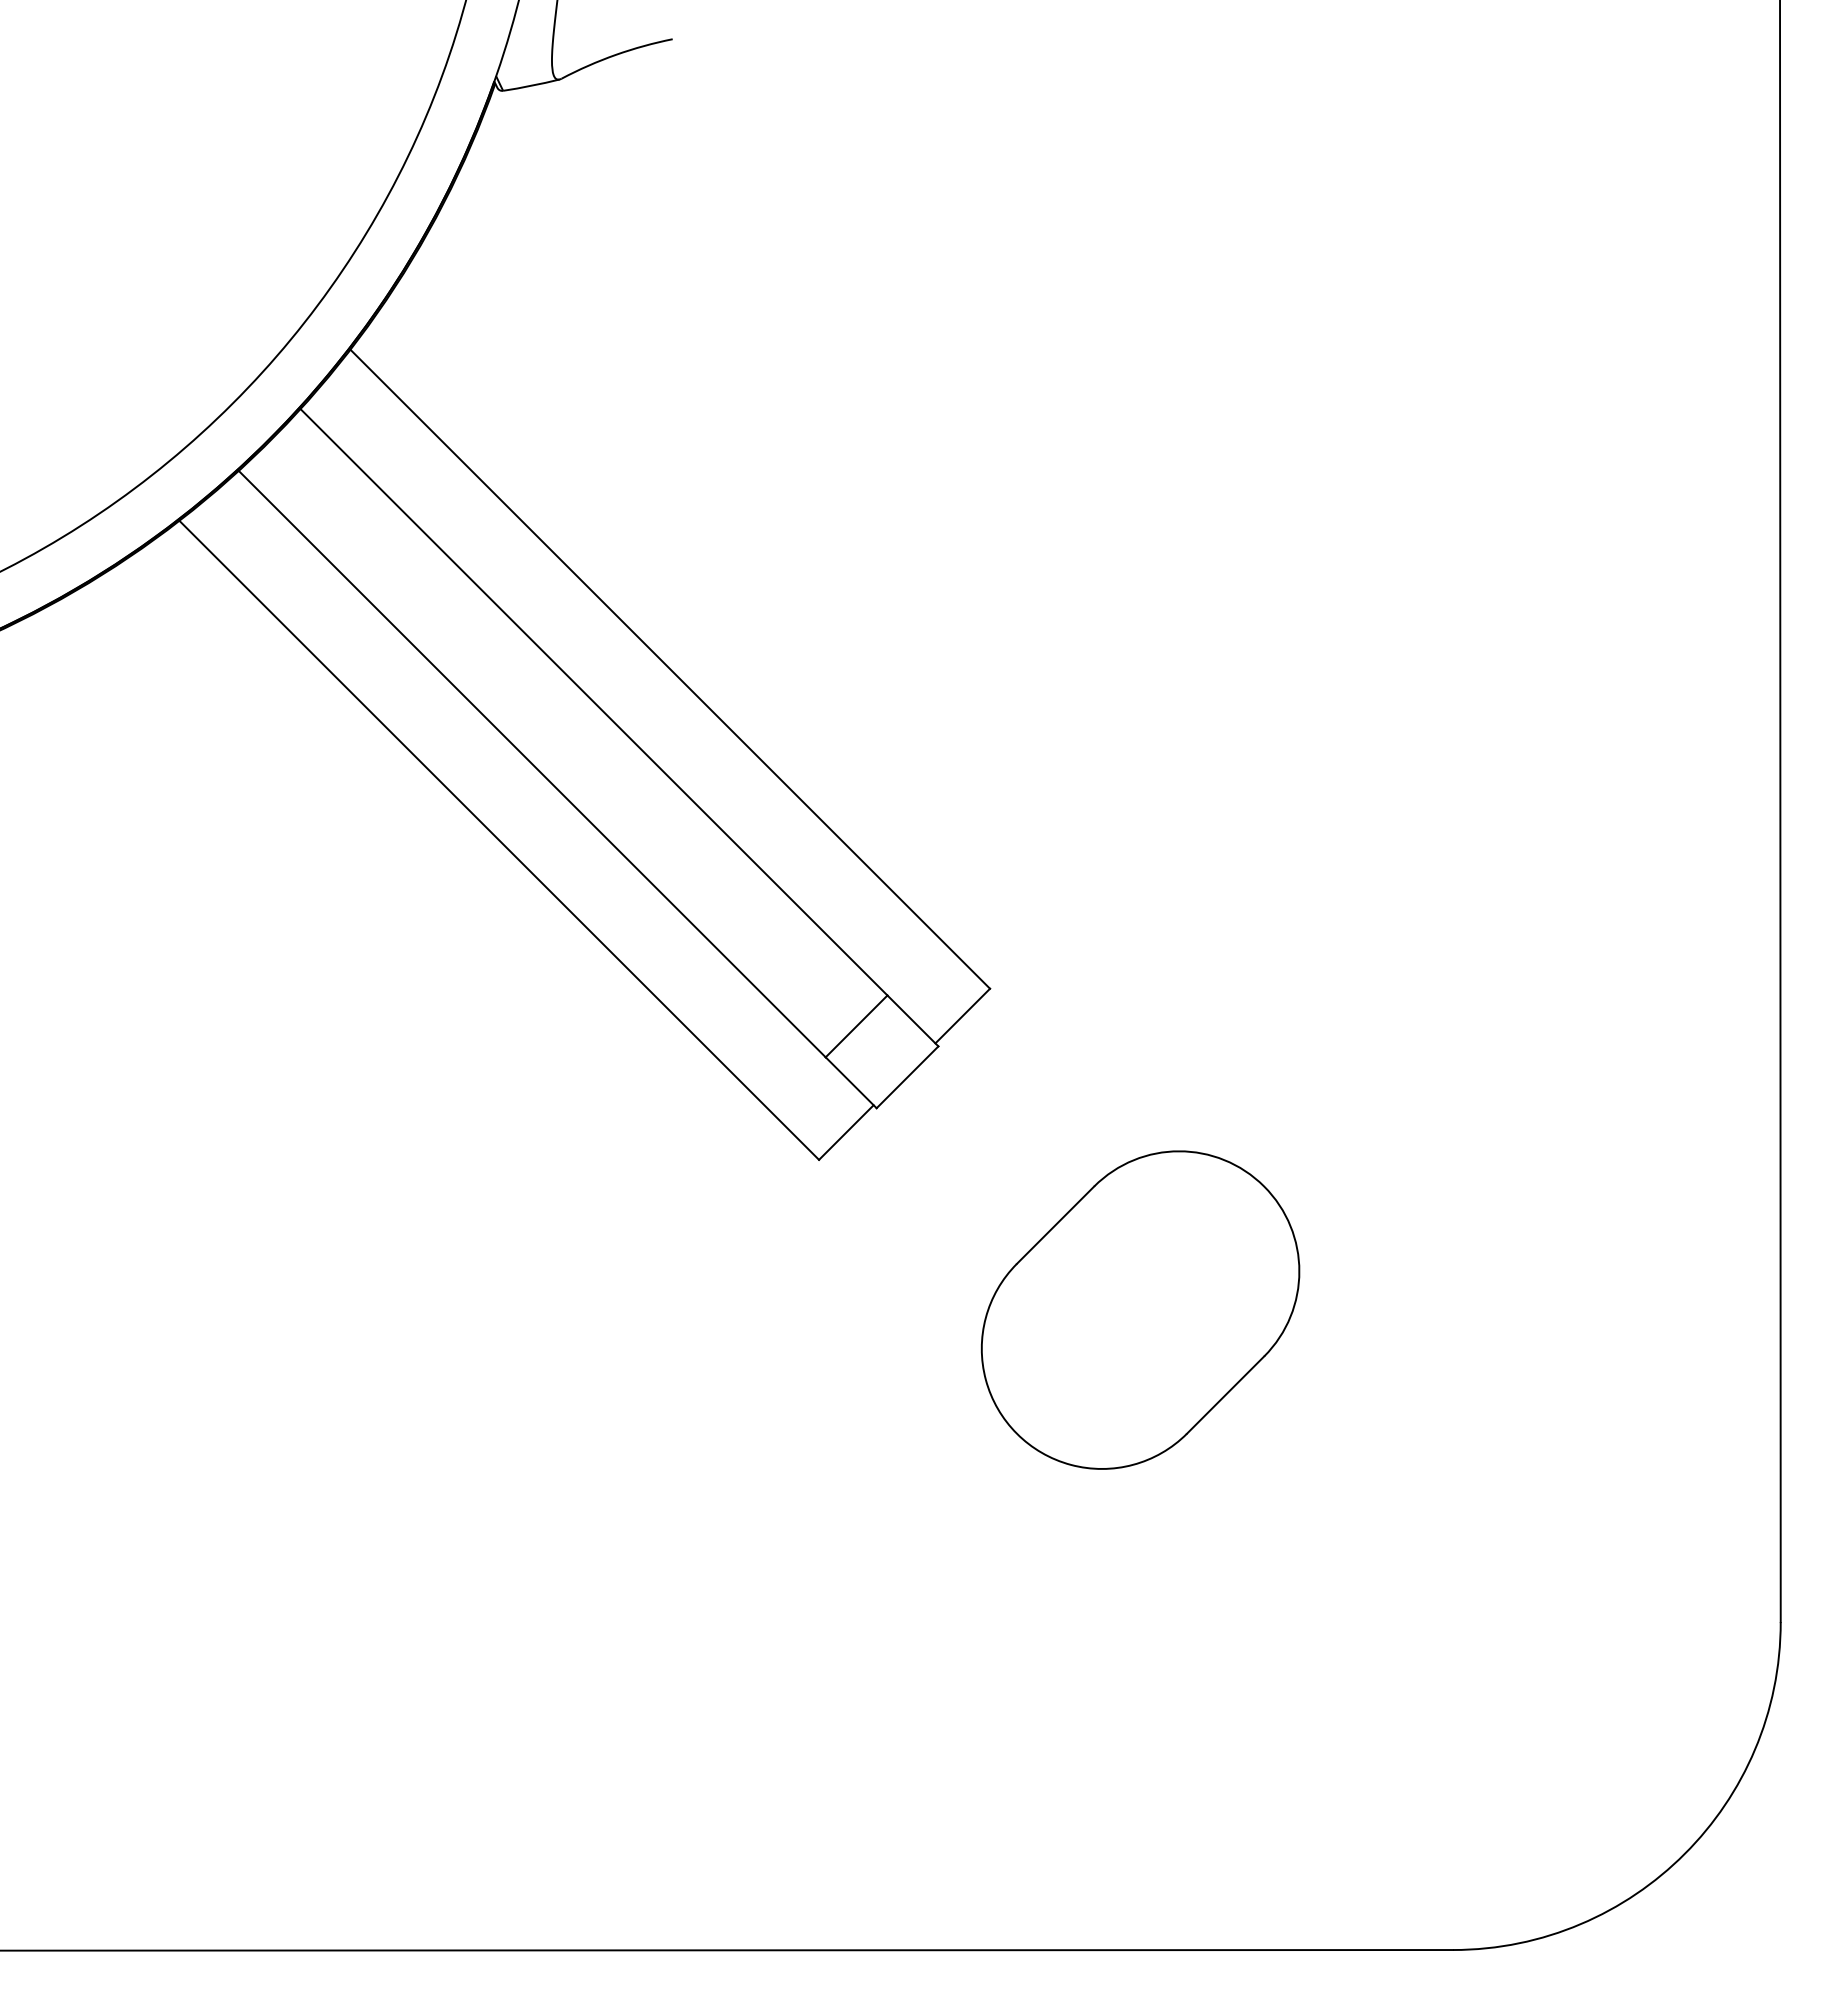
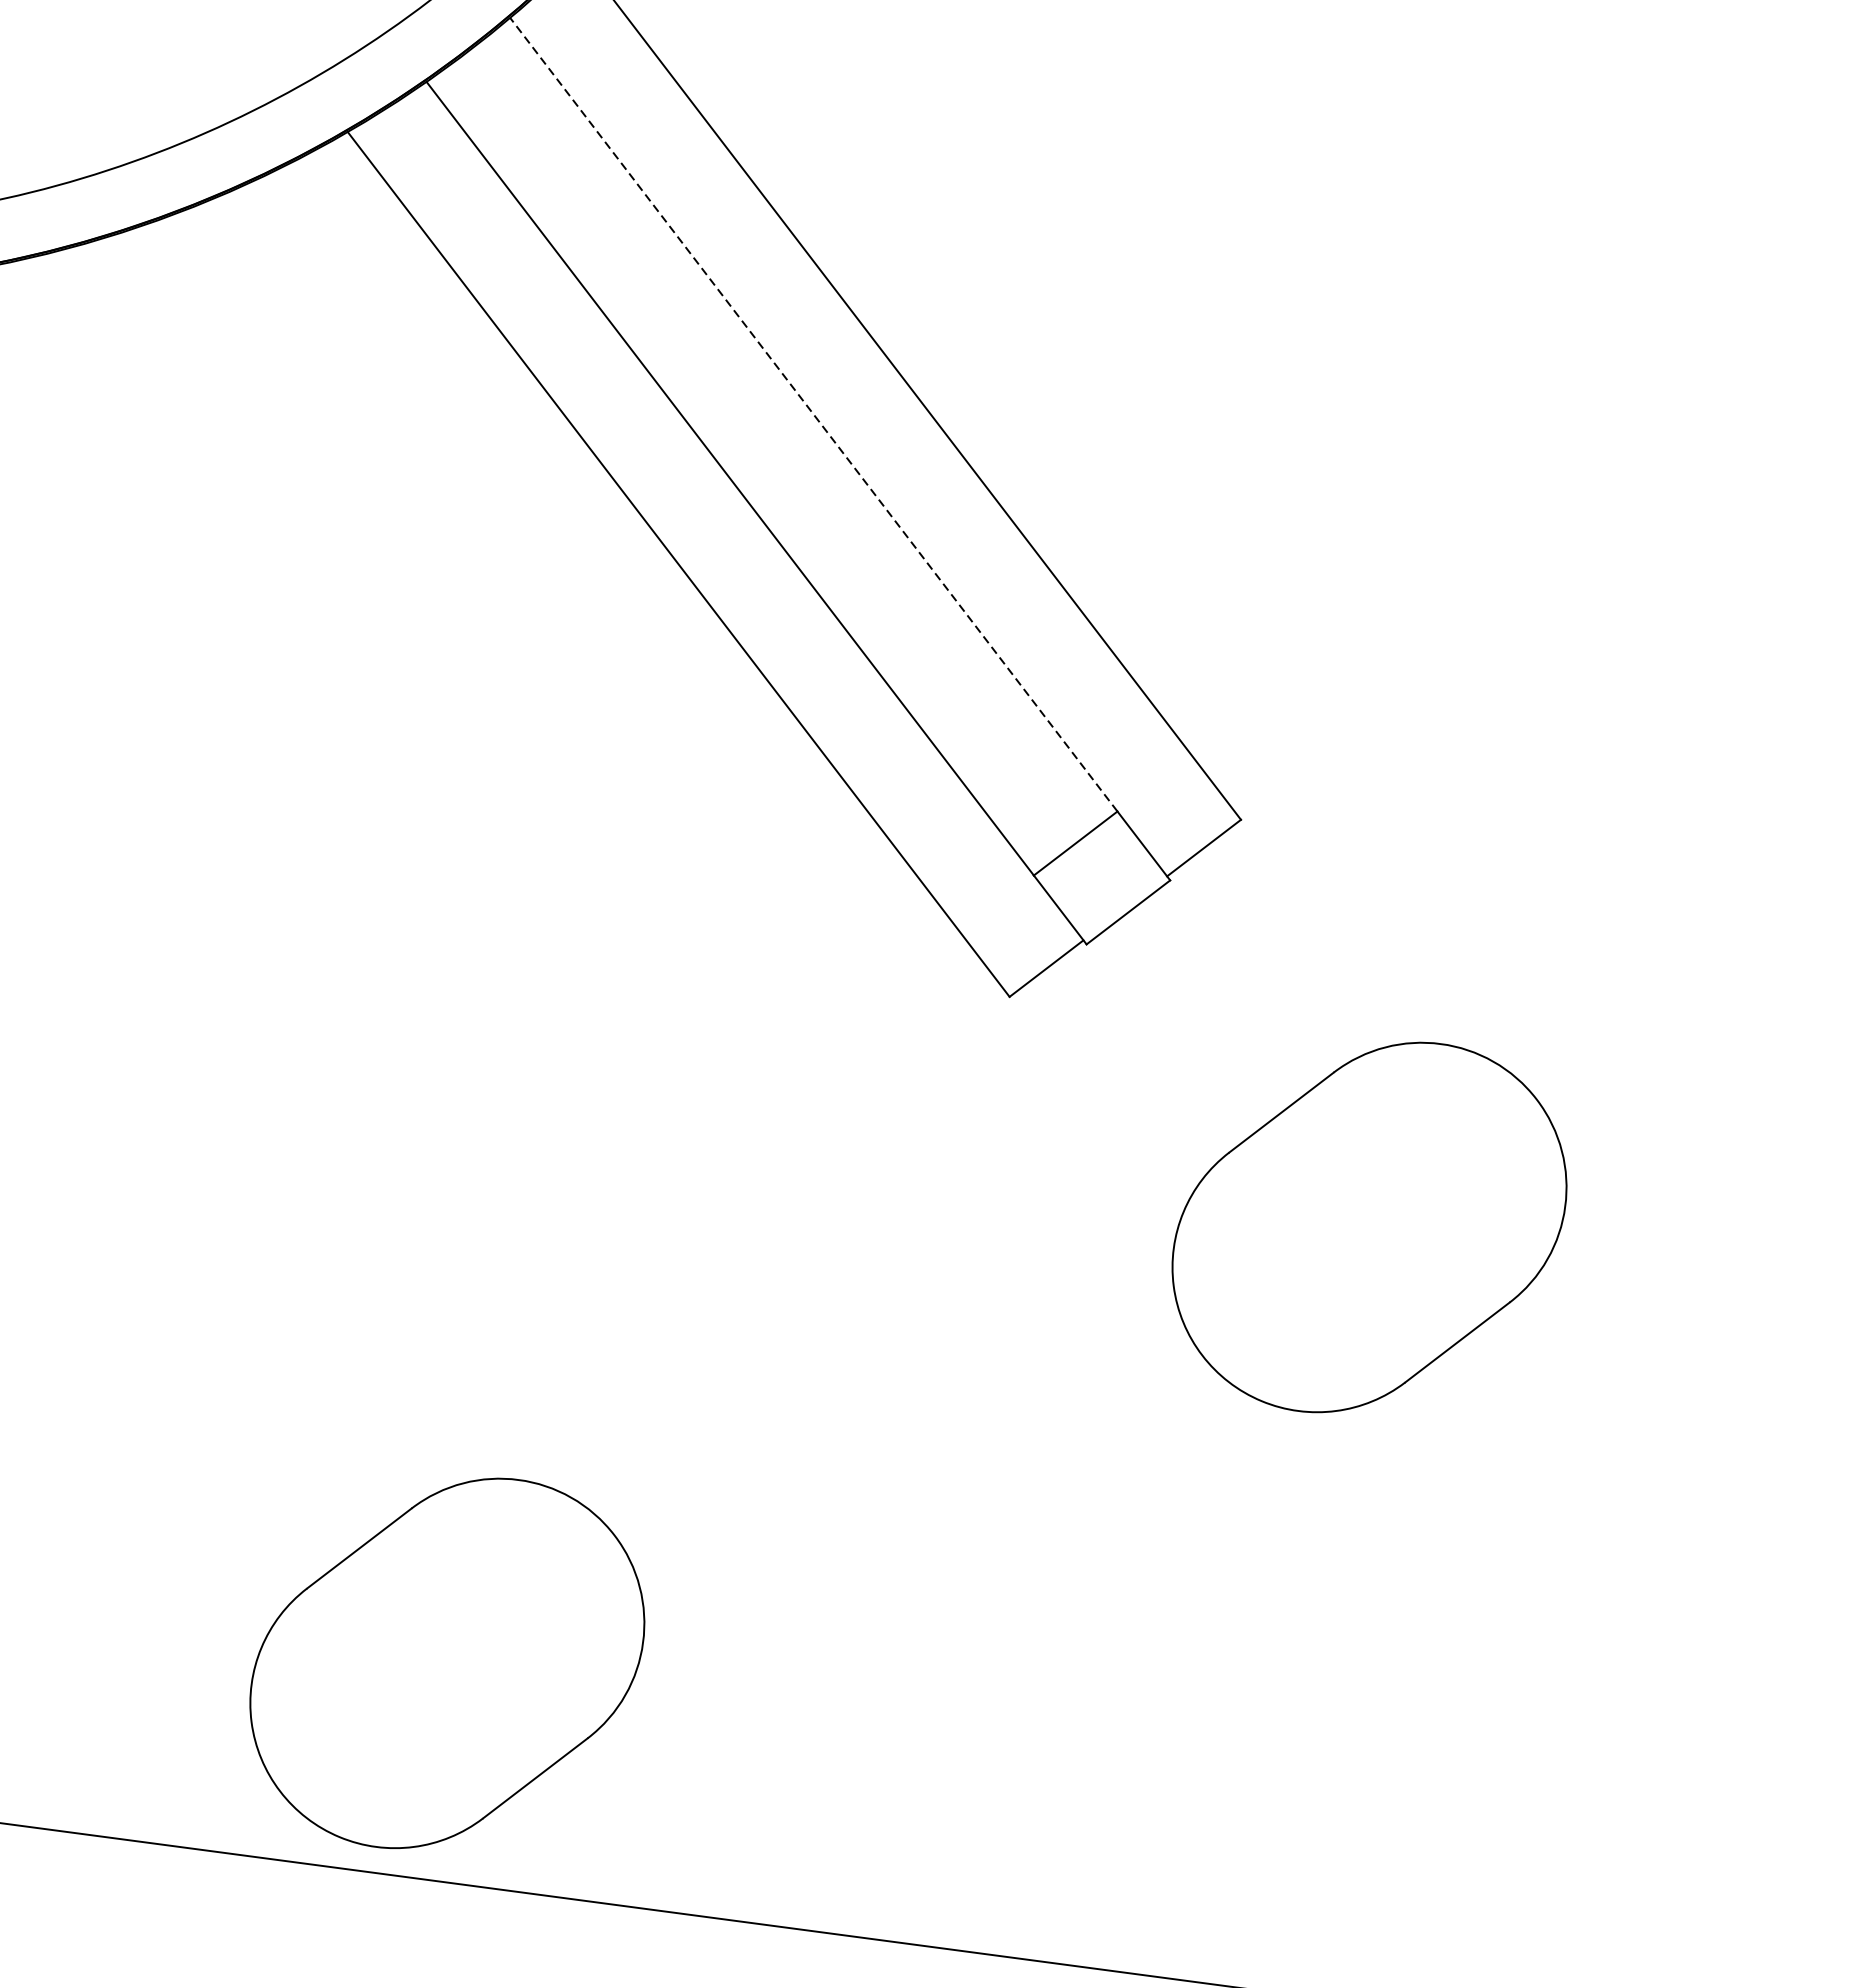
line: (594, 702) -> (814, 415), solid -> dashed
part: (429, 1769) -> (447, 1662), added

